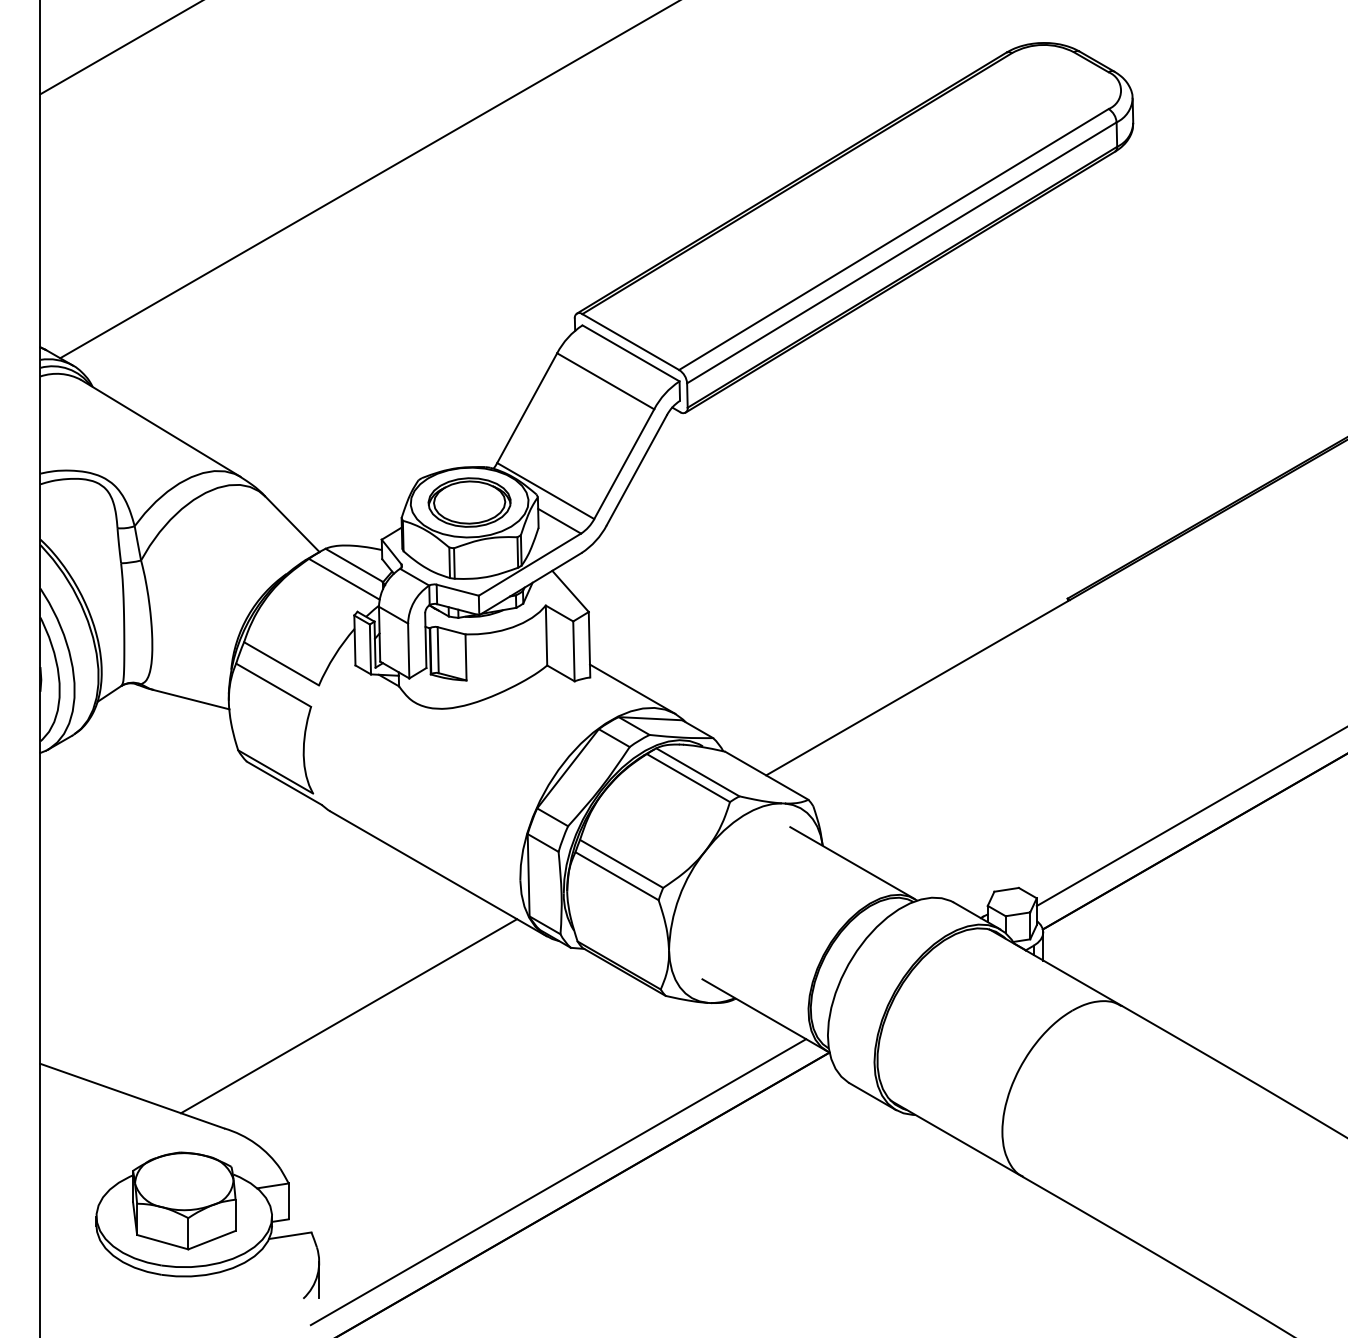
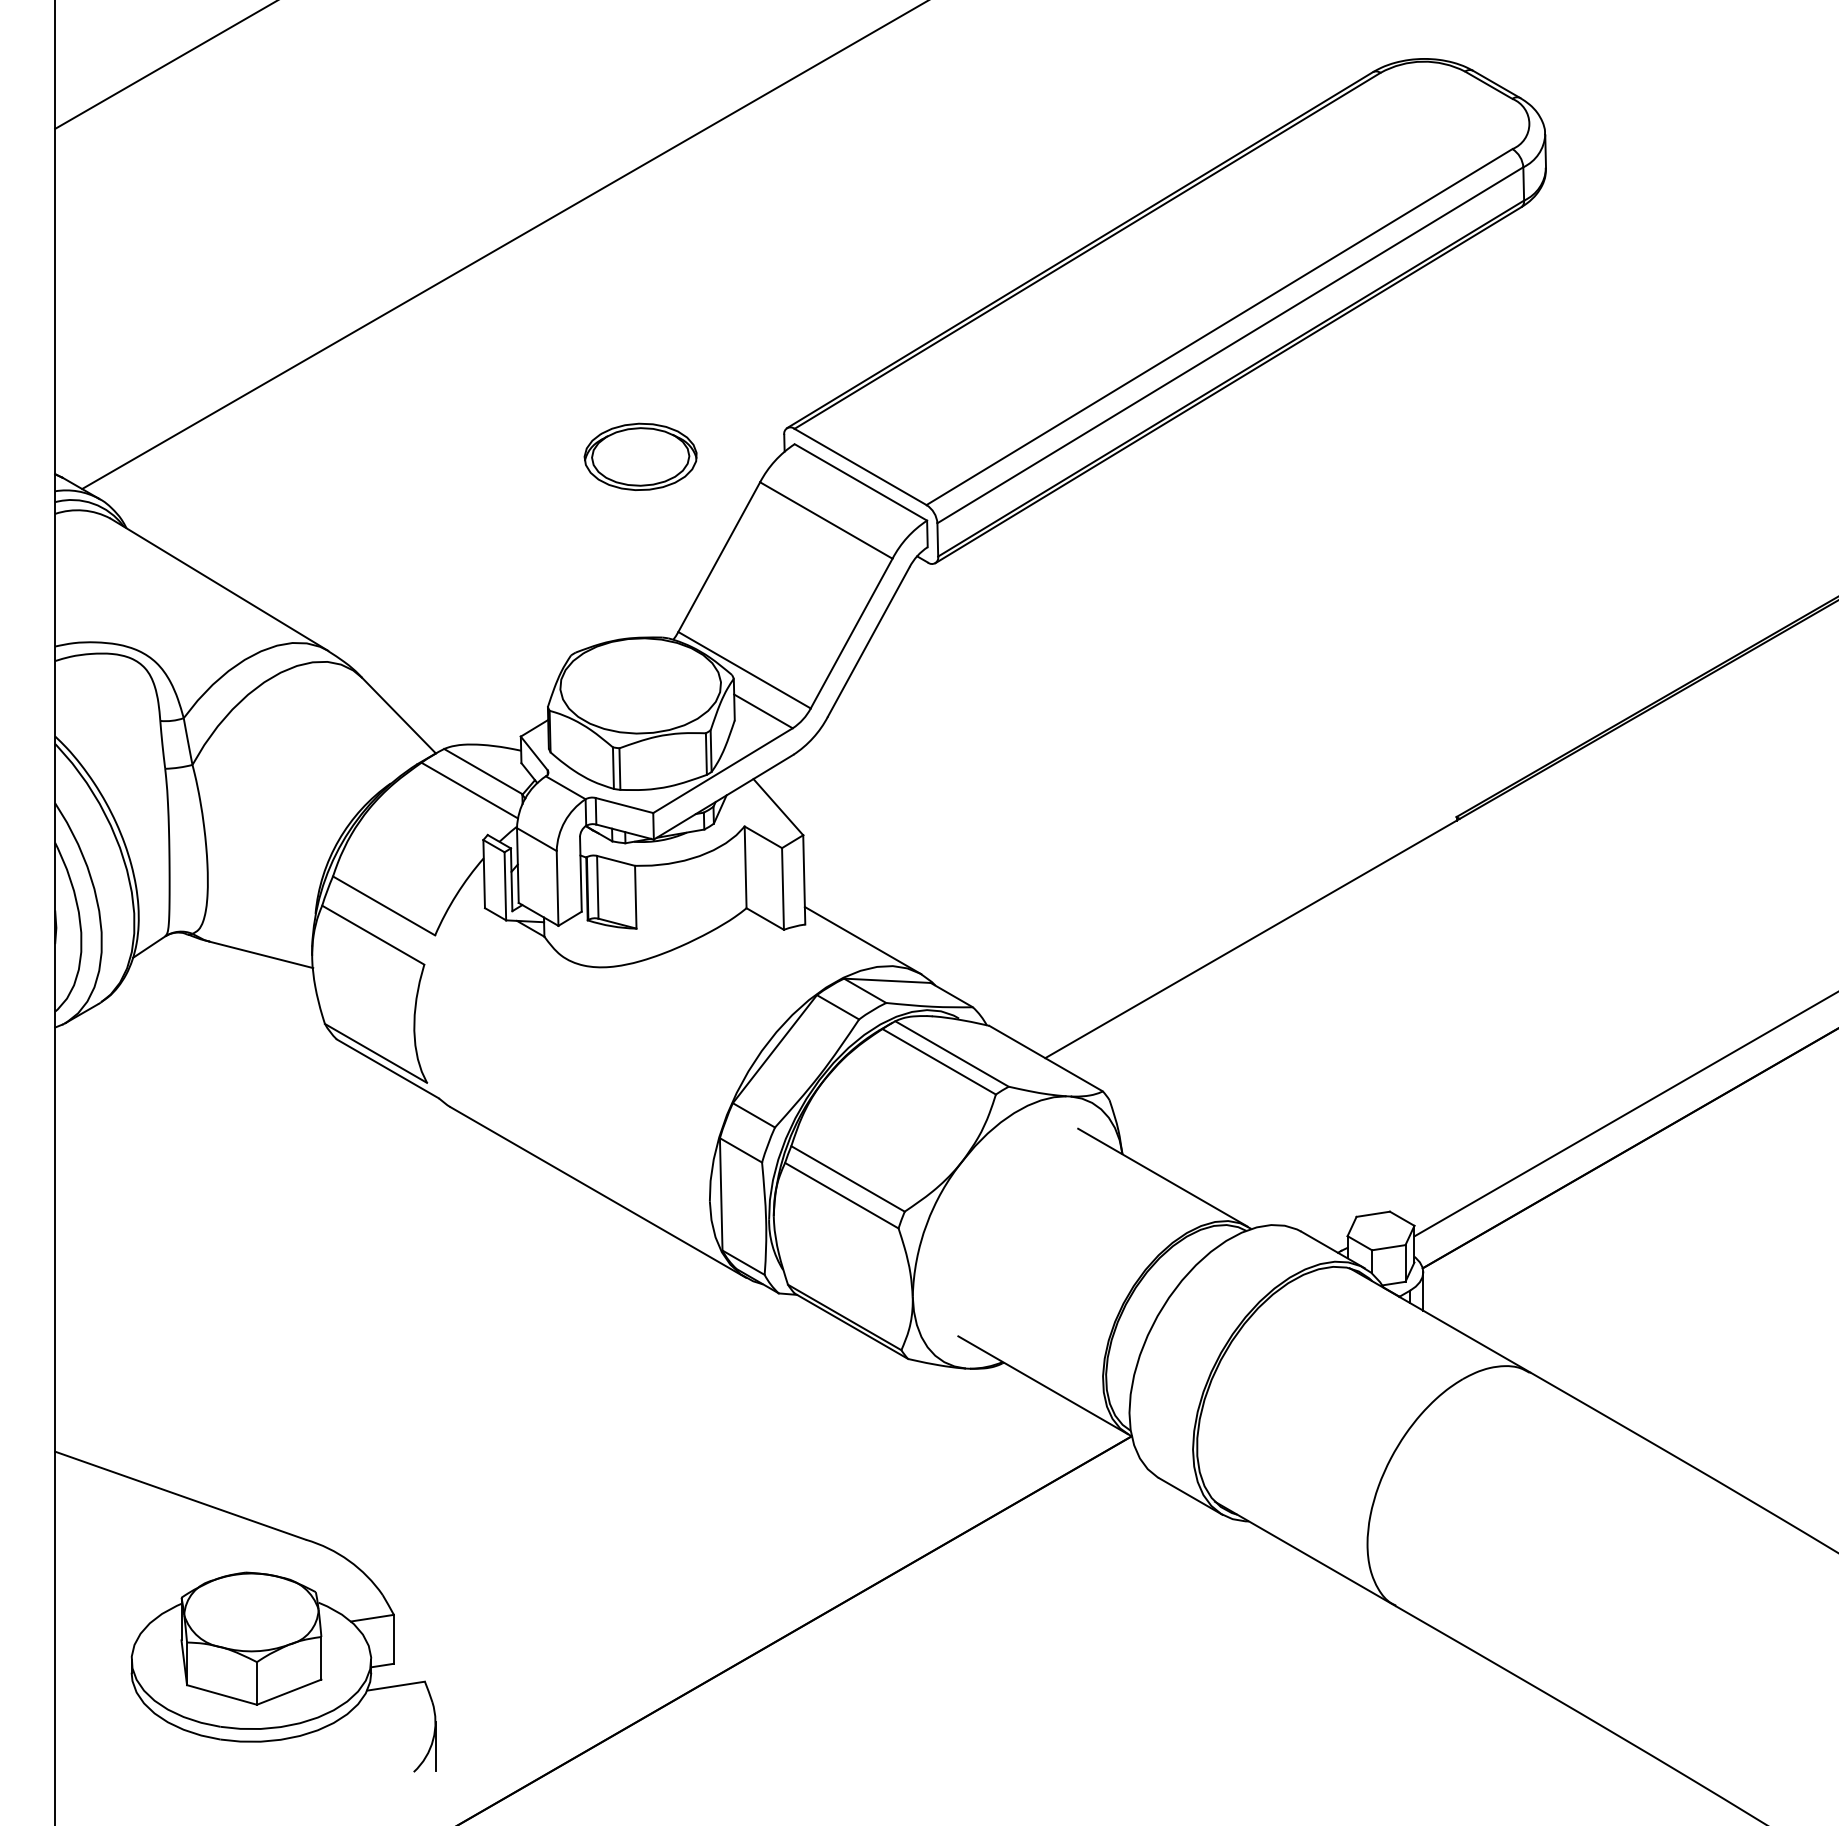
part: (469, 502) -> (640, 456), moved
line: (348, 1016) -> (475, 1386), removed
line: (558, 1182) -> (761, 1613), removed

